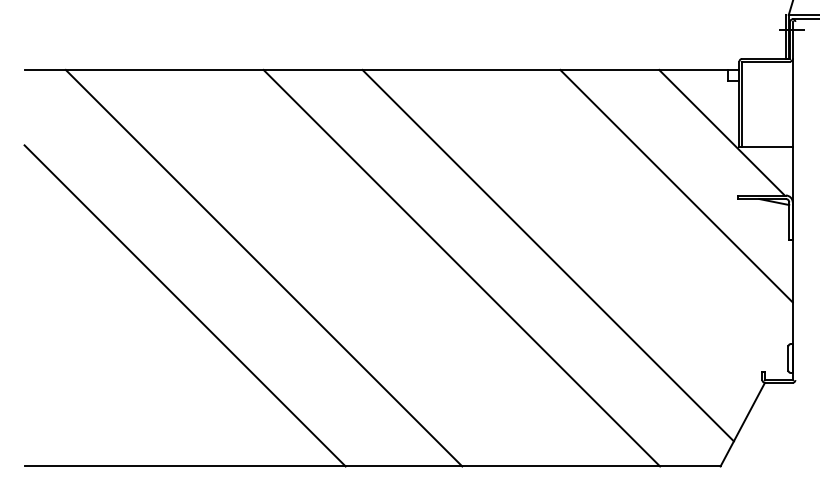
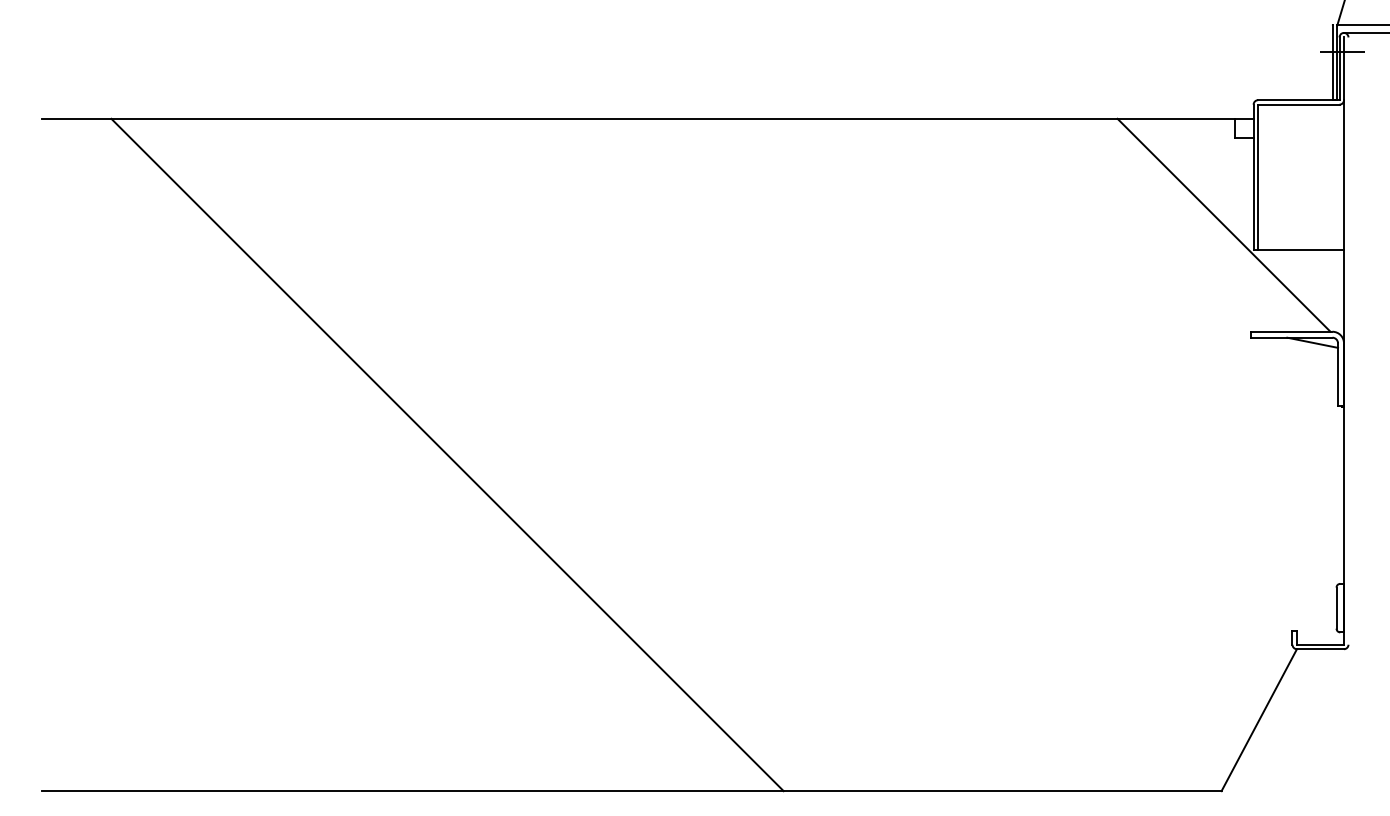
line: (676, 185) -> (1146, 314), removed
line: (547, 255) -> (928, 433), removed
line: (461, 267) -> (782, 453), removed
line: (184, 305) -> (312, 518), removed

